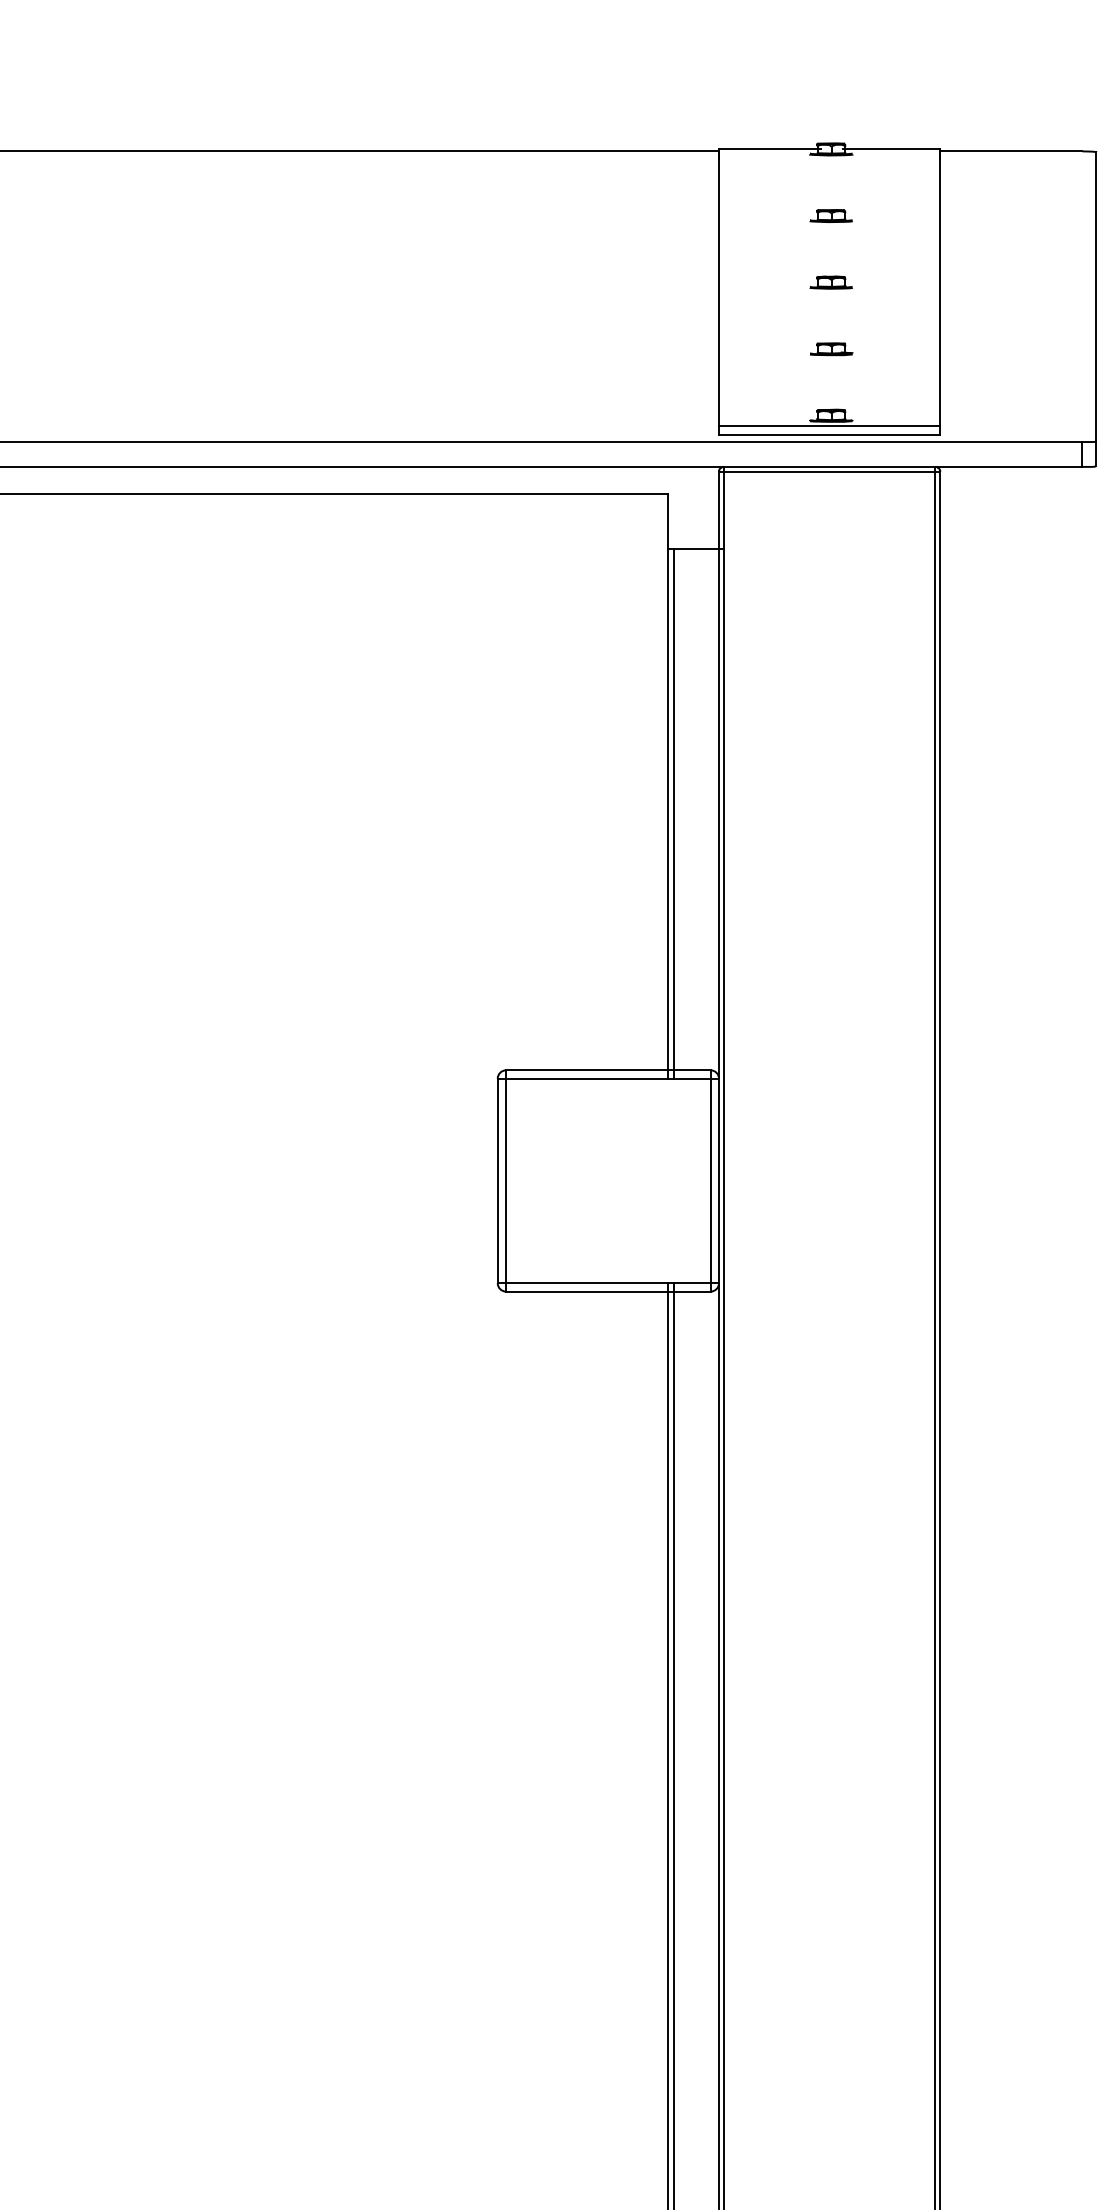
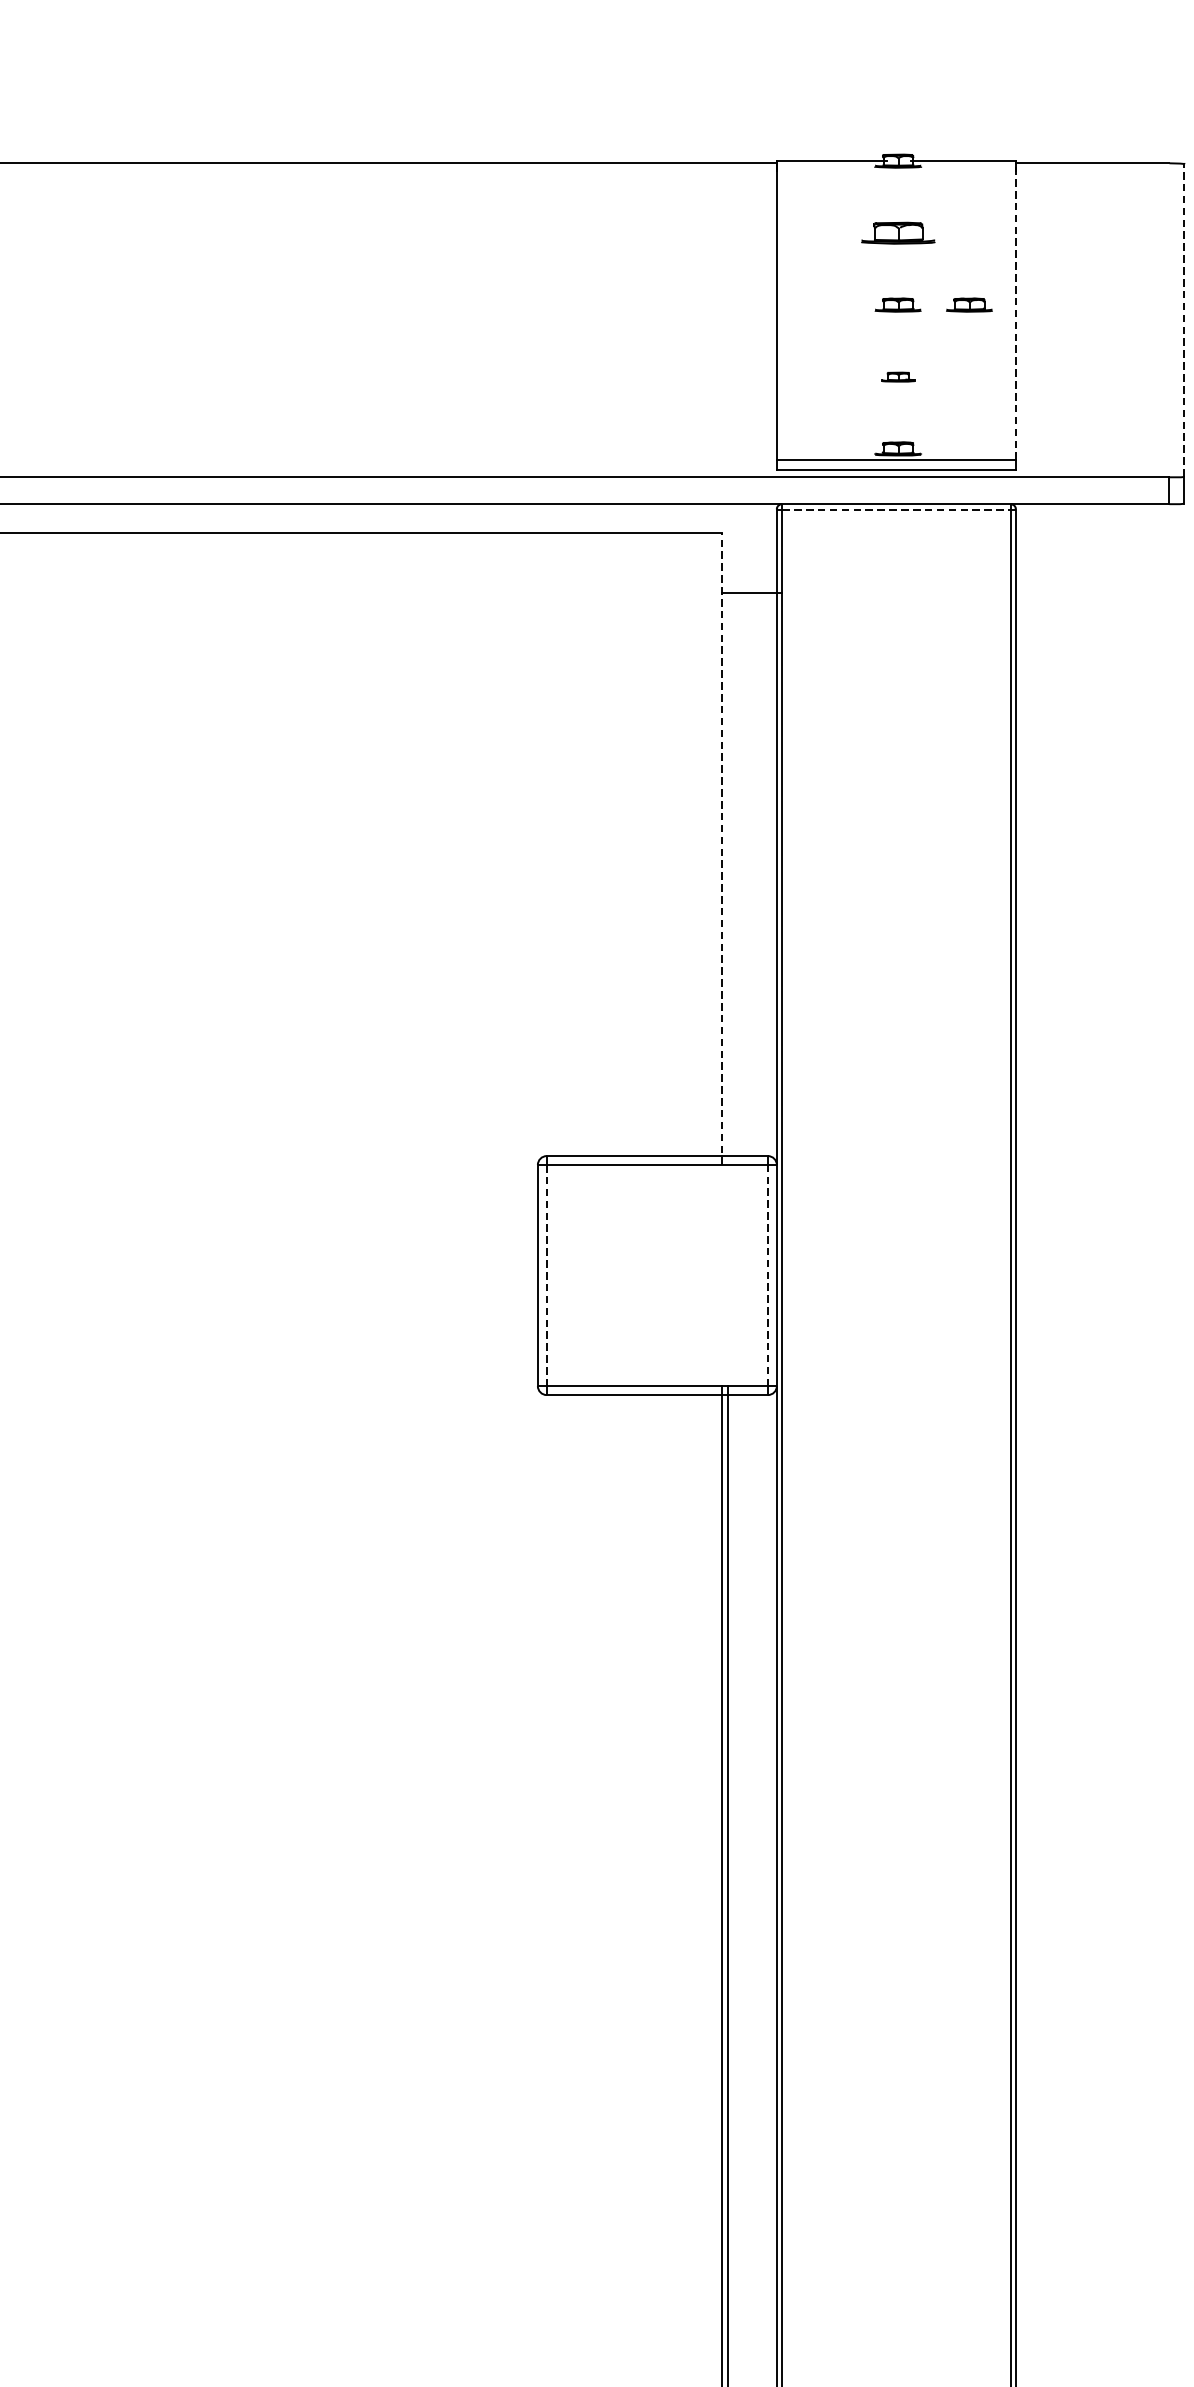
part: (830, 215) -> (897, 232), size x1.6
part: (896, 282) -> (968, 304), added
line: (940, 287) -> (1016, 310), solid -> dashed
line: (1096, 296) -> (1184, 320), solid -> dashed
part: (831, 349) -> (898, 377), size x0.7
line: (829, 471) -> (896, 509), solid -> dashed
line: (667, 785) -> (721, 848), solid -> dashed
line: (674, 813) -> (728, 878), removed
line: (710, 1180) -> (767, 1275), solid -> dashed
line: (506, 1181) -> (547, 1276), solid -> dashed

